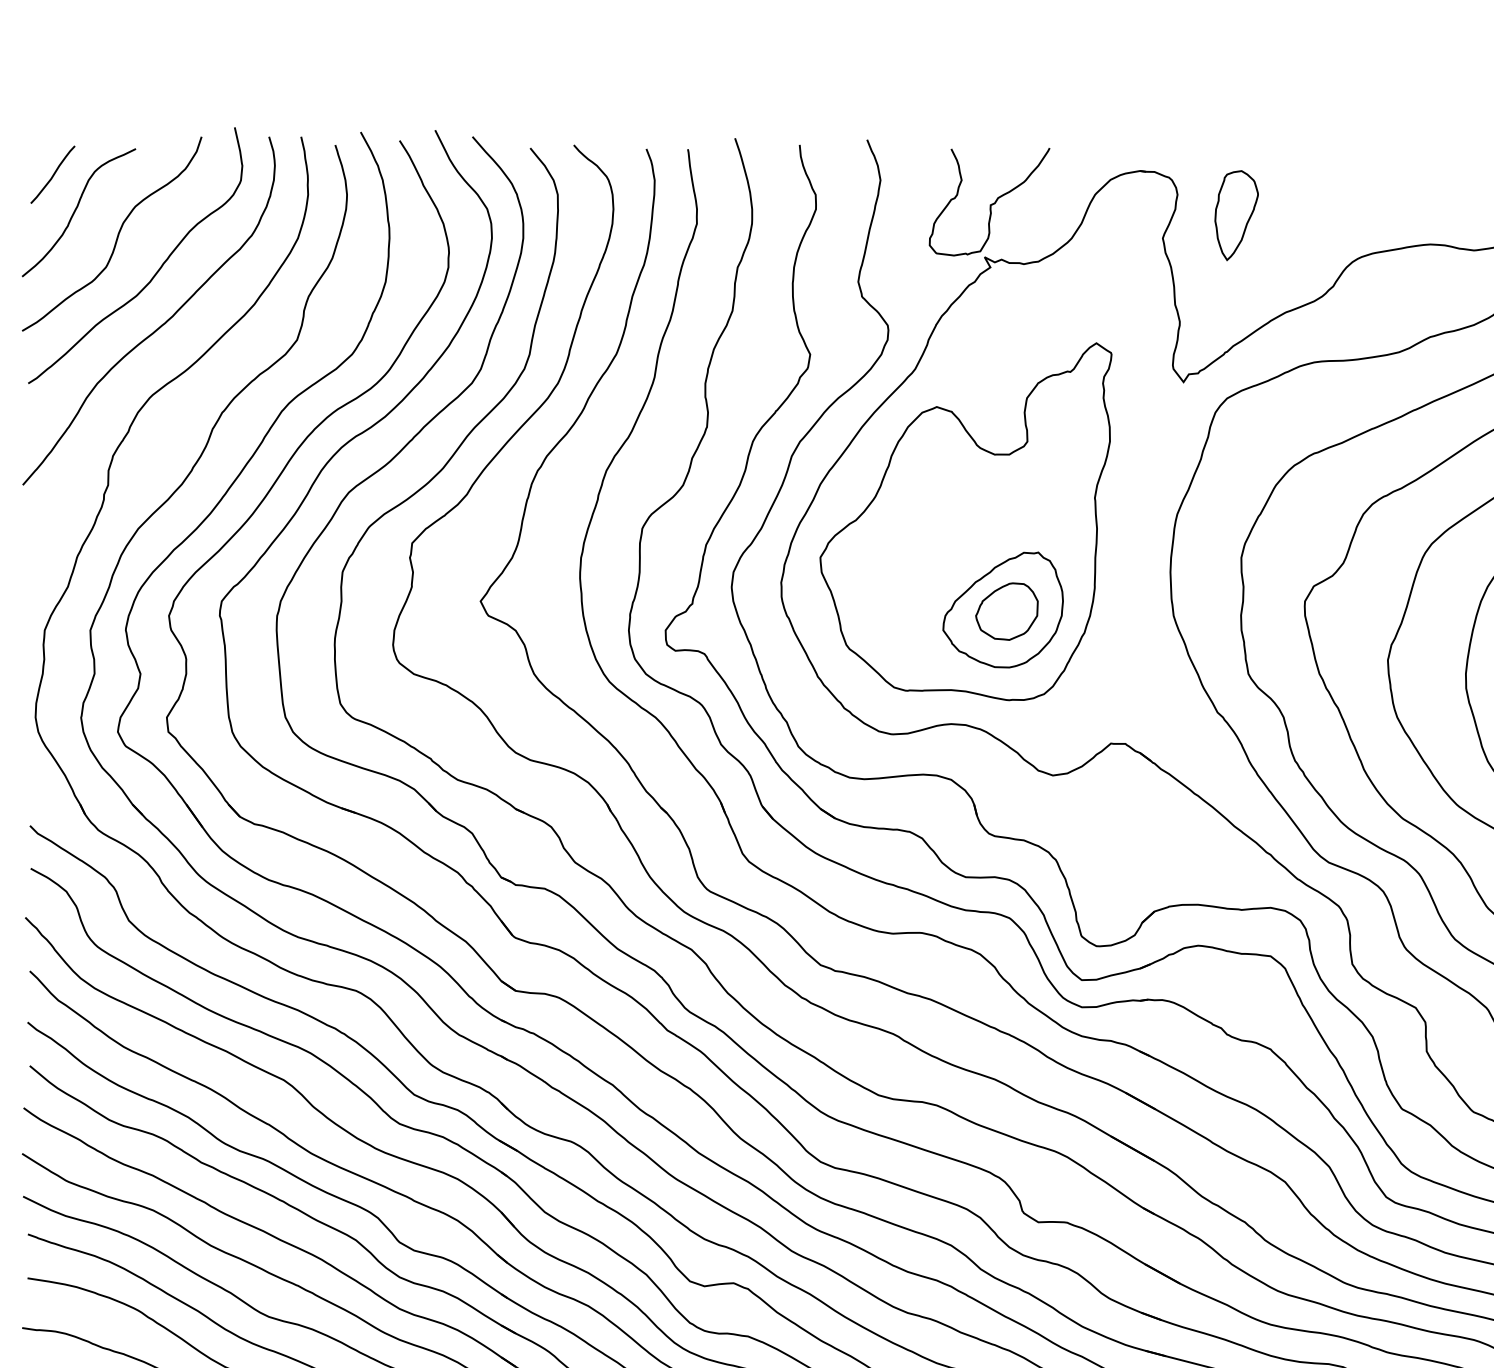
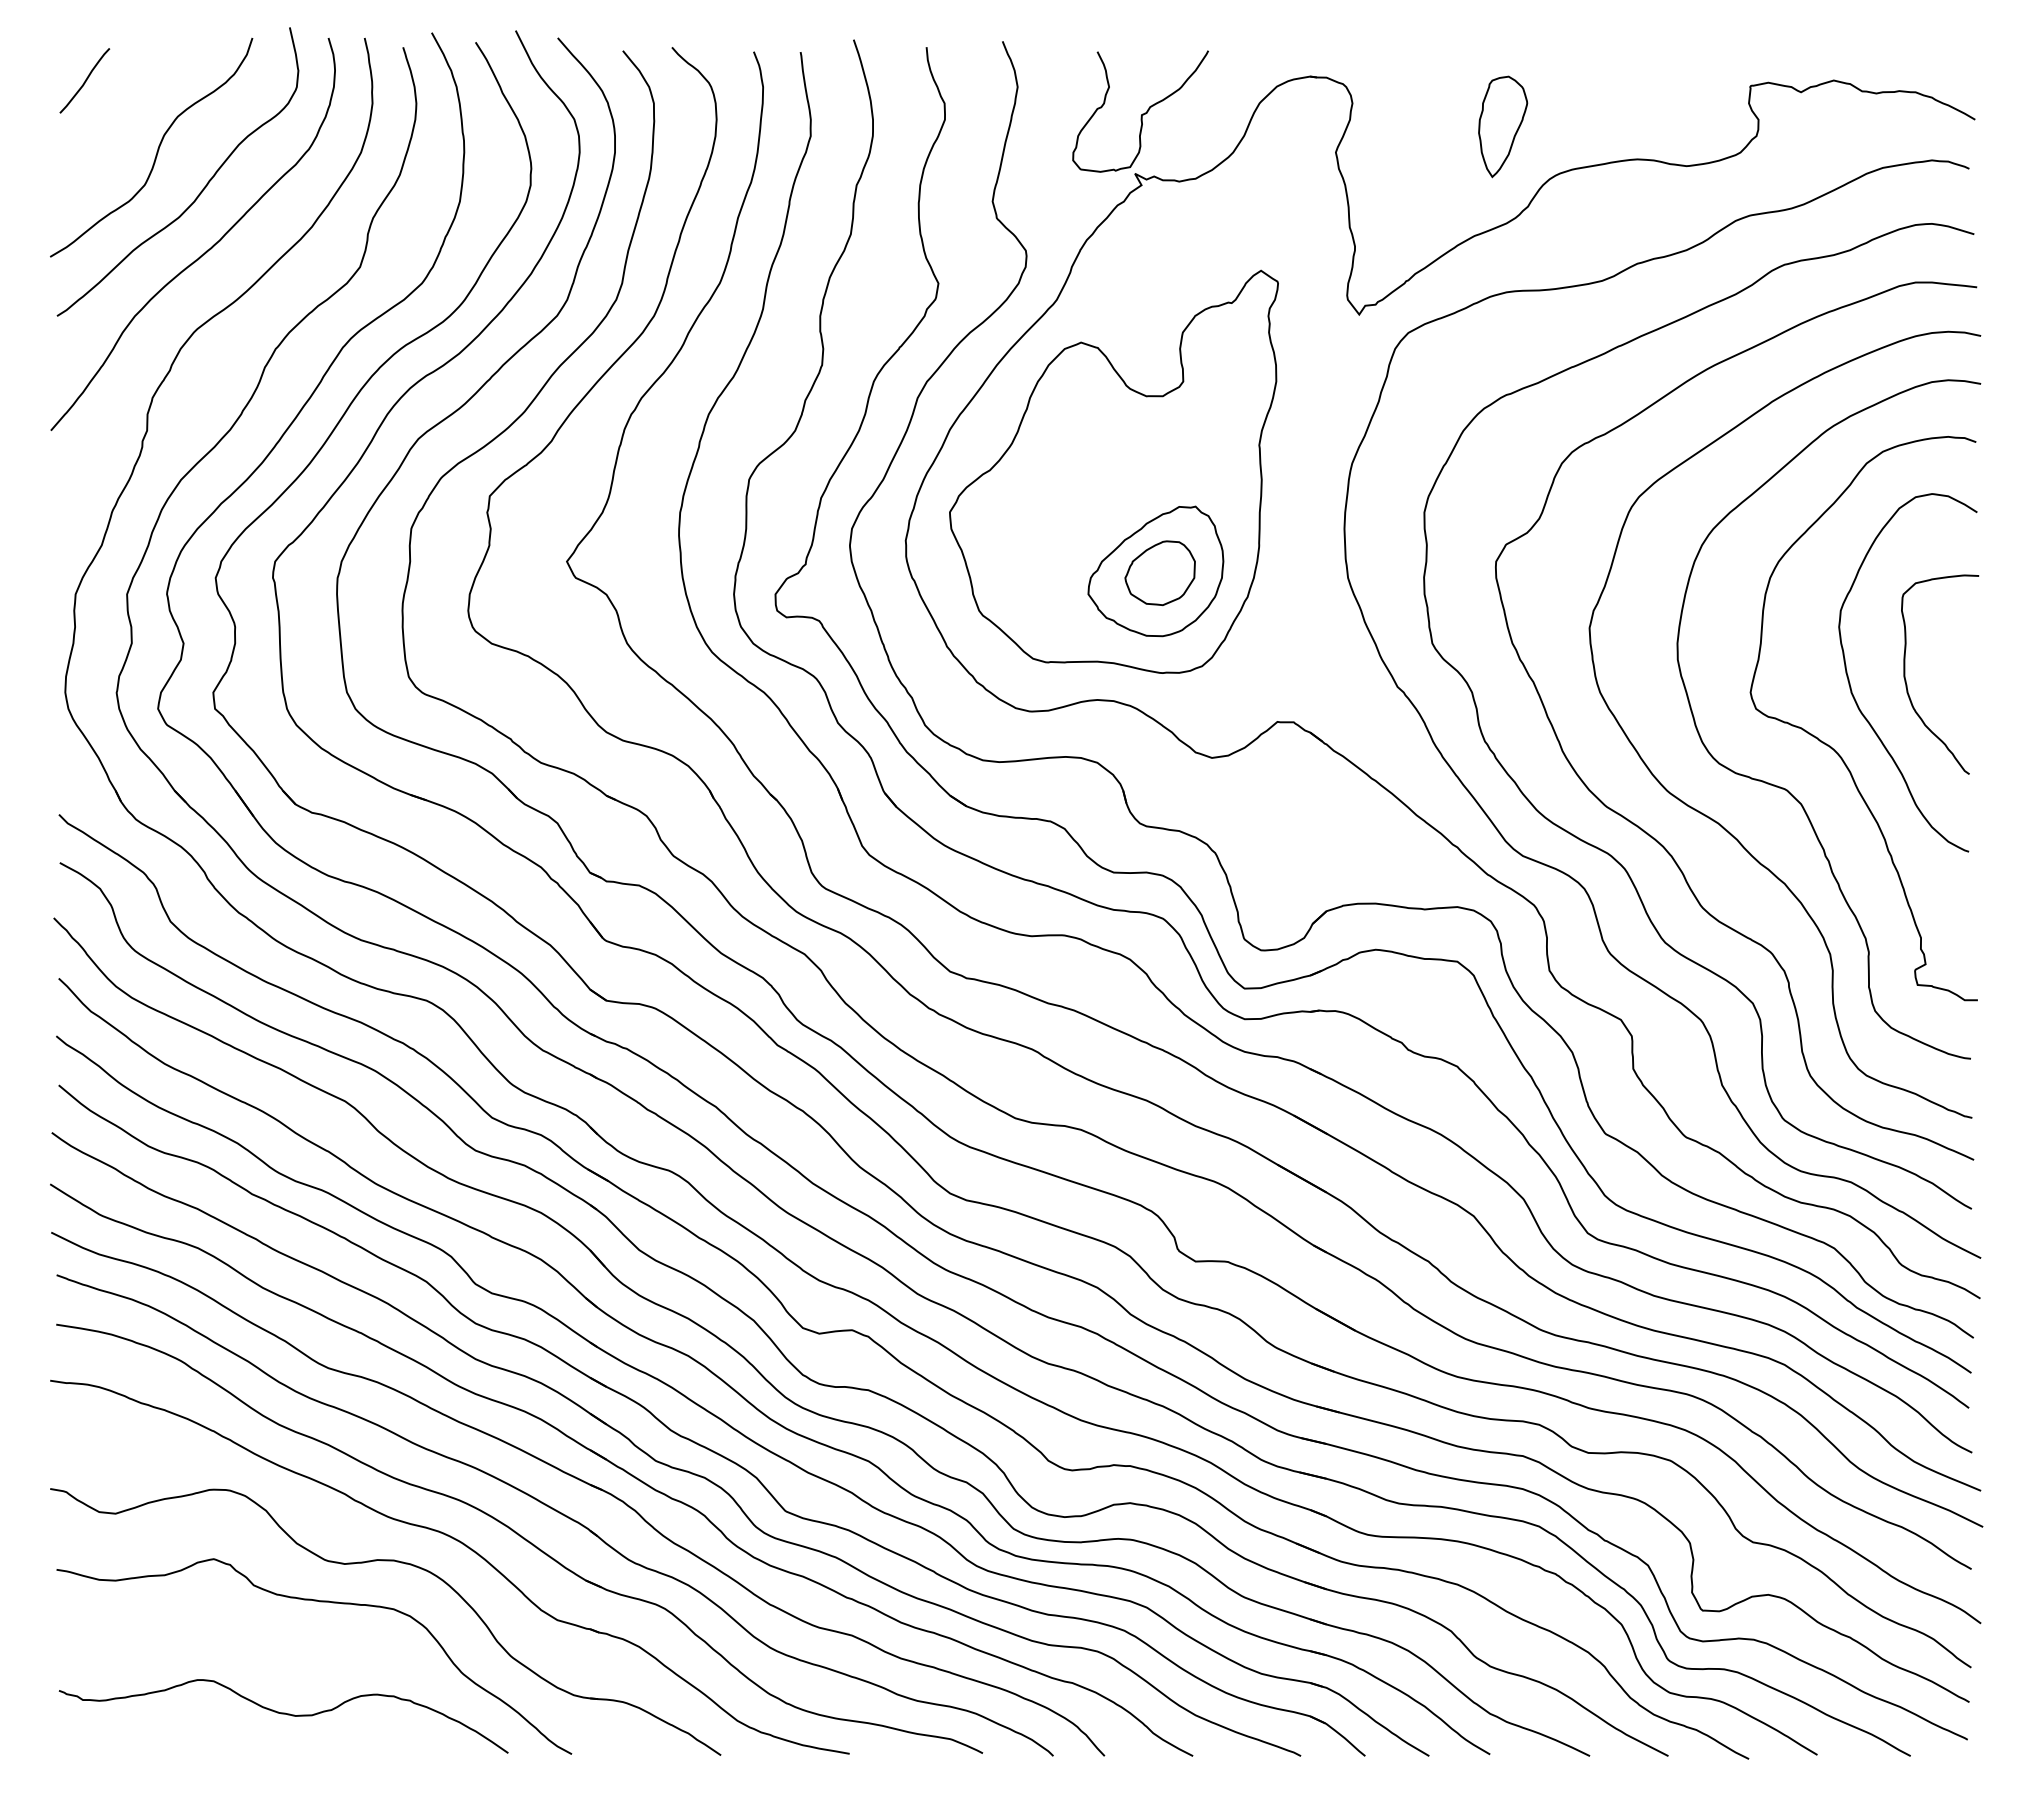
curve: (75, 211) -> (110, 122), removed
part: (1237, 215) -> (1503, 126), moved

